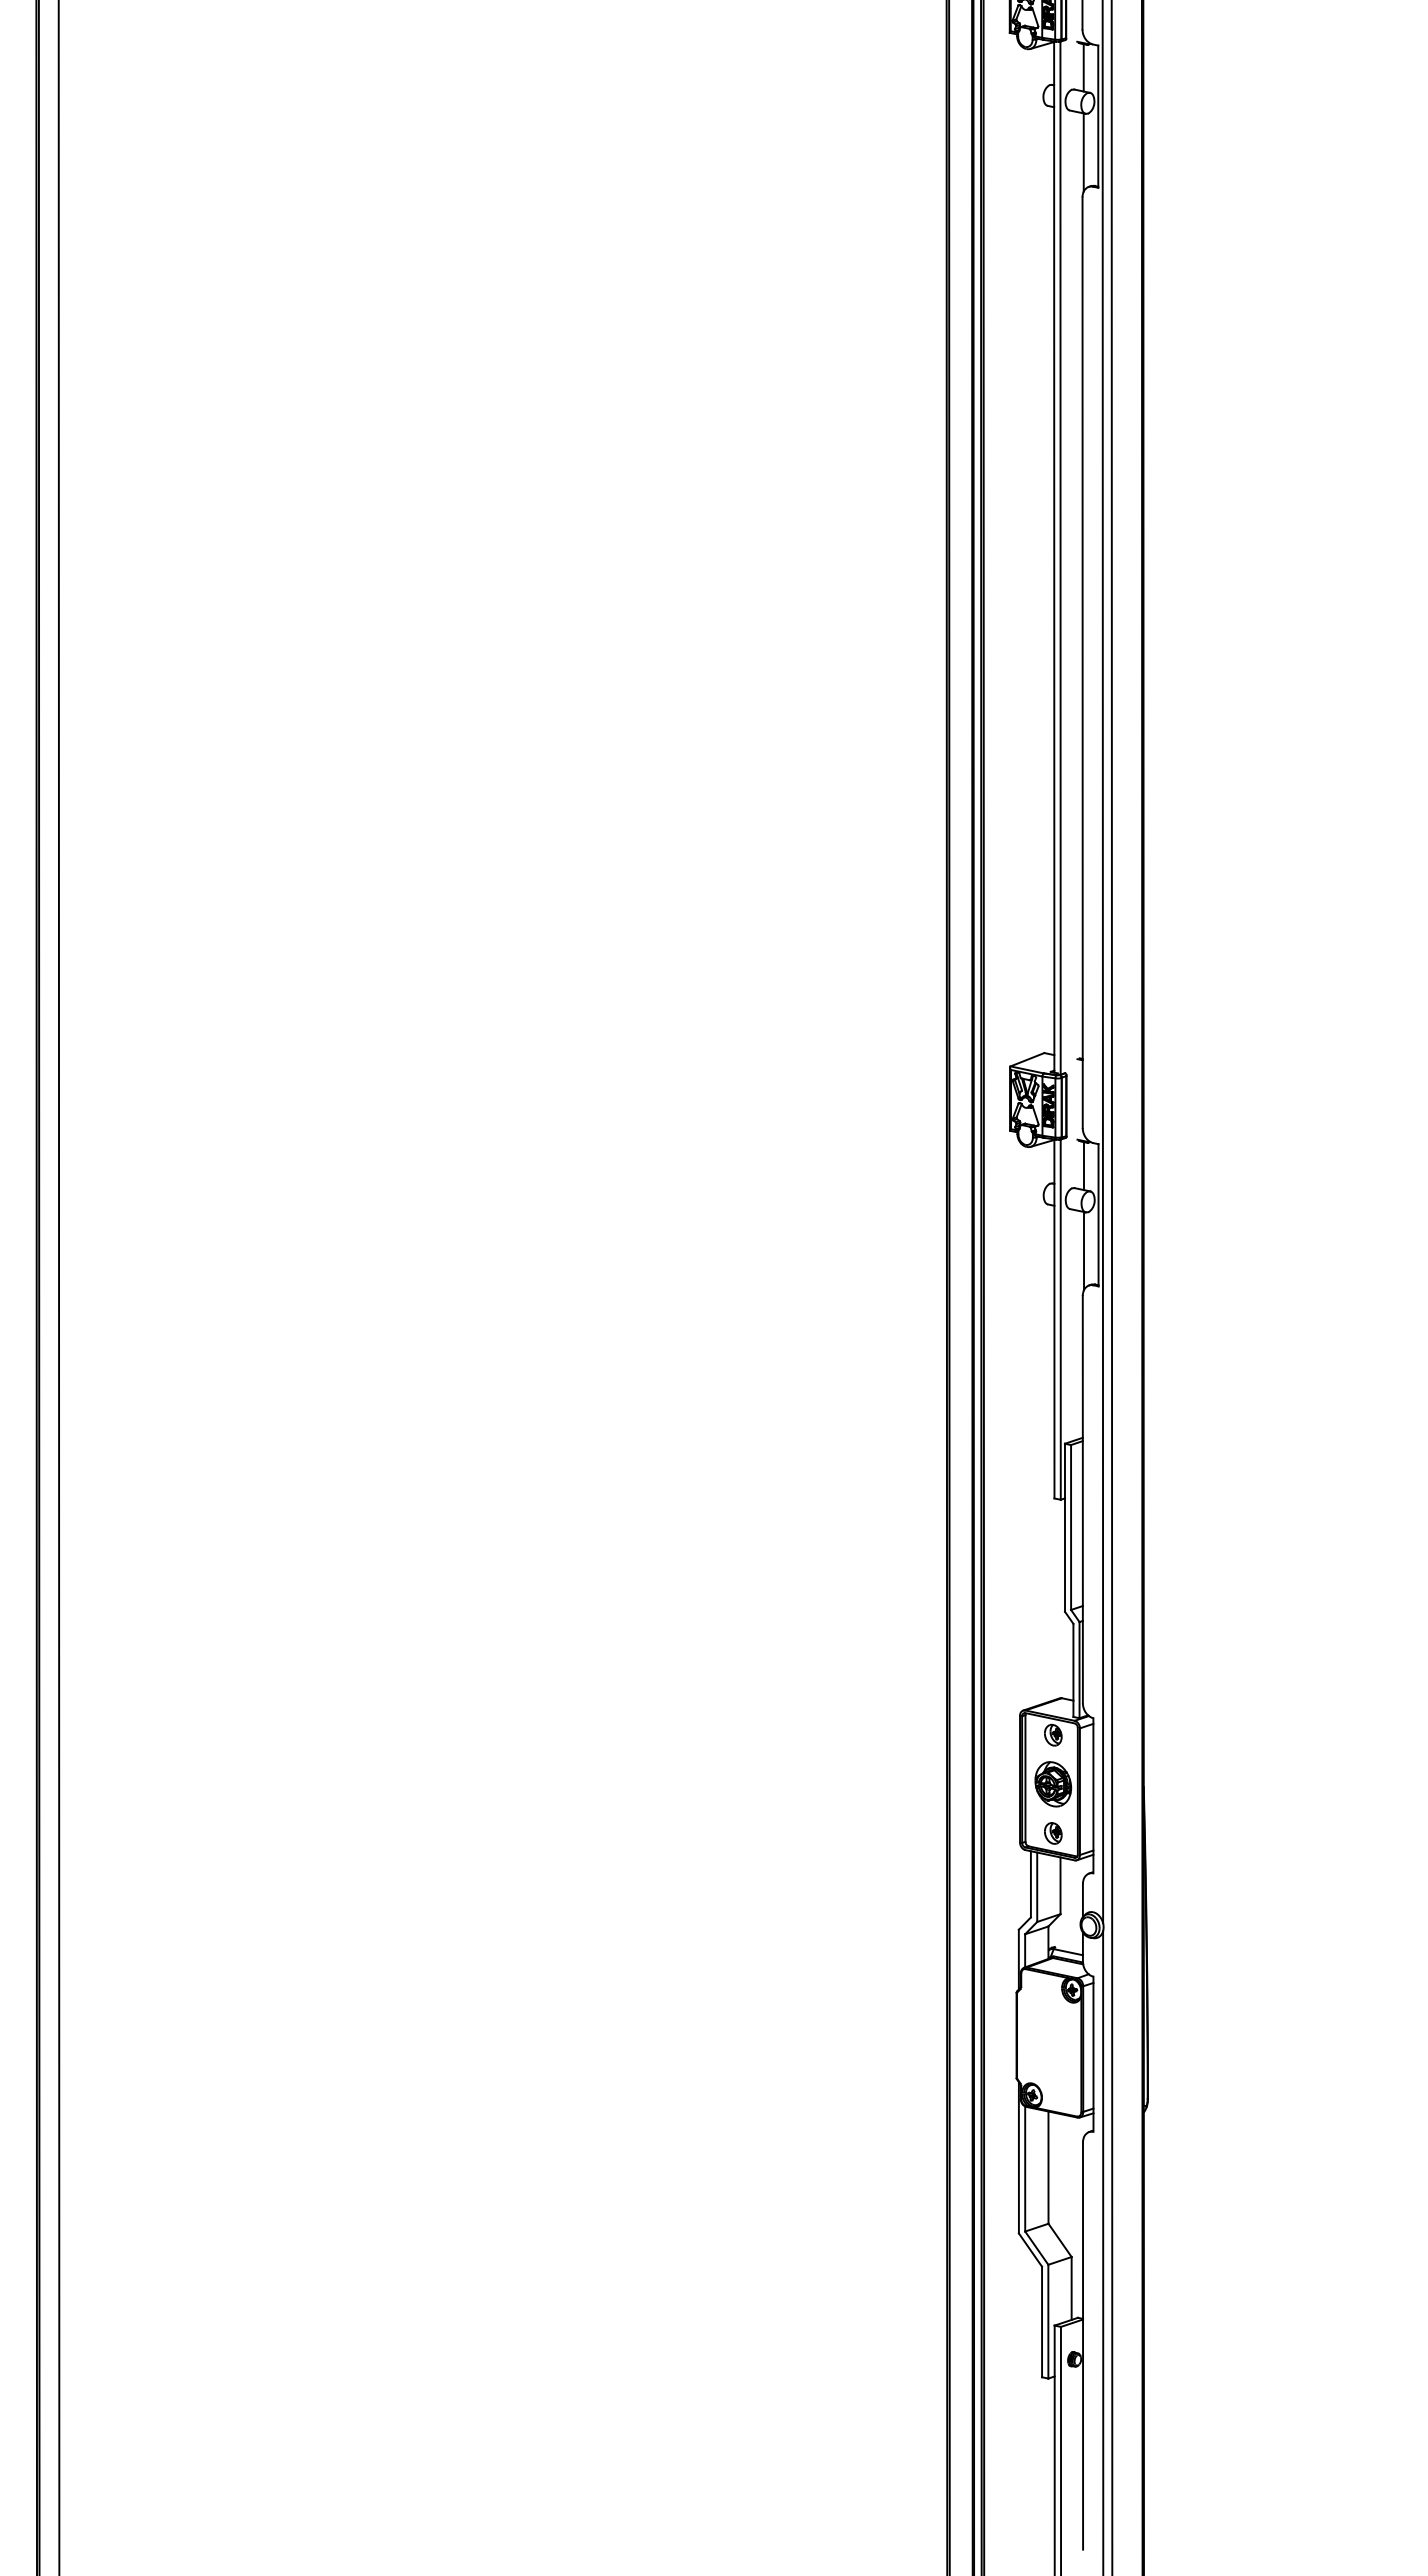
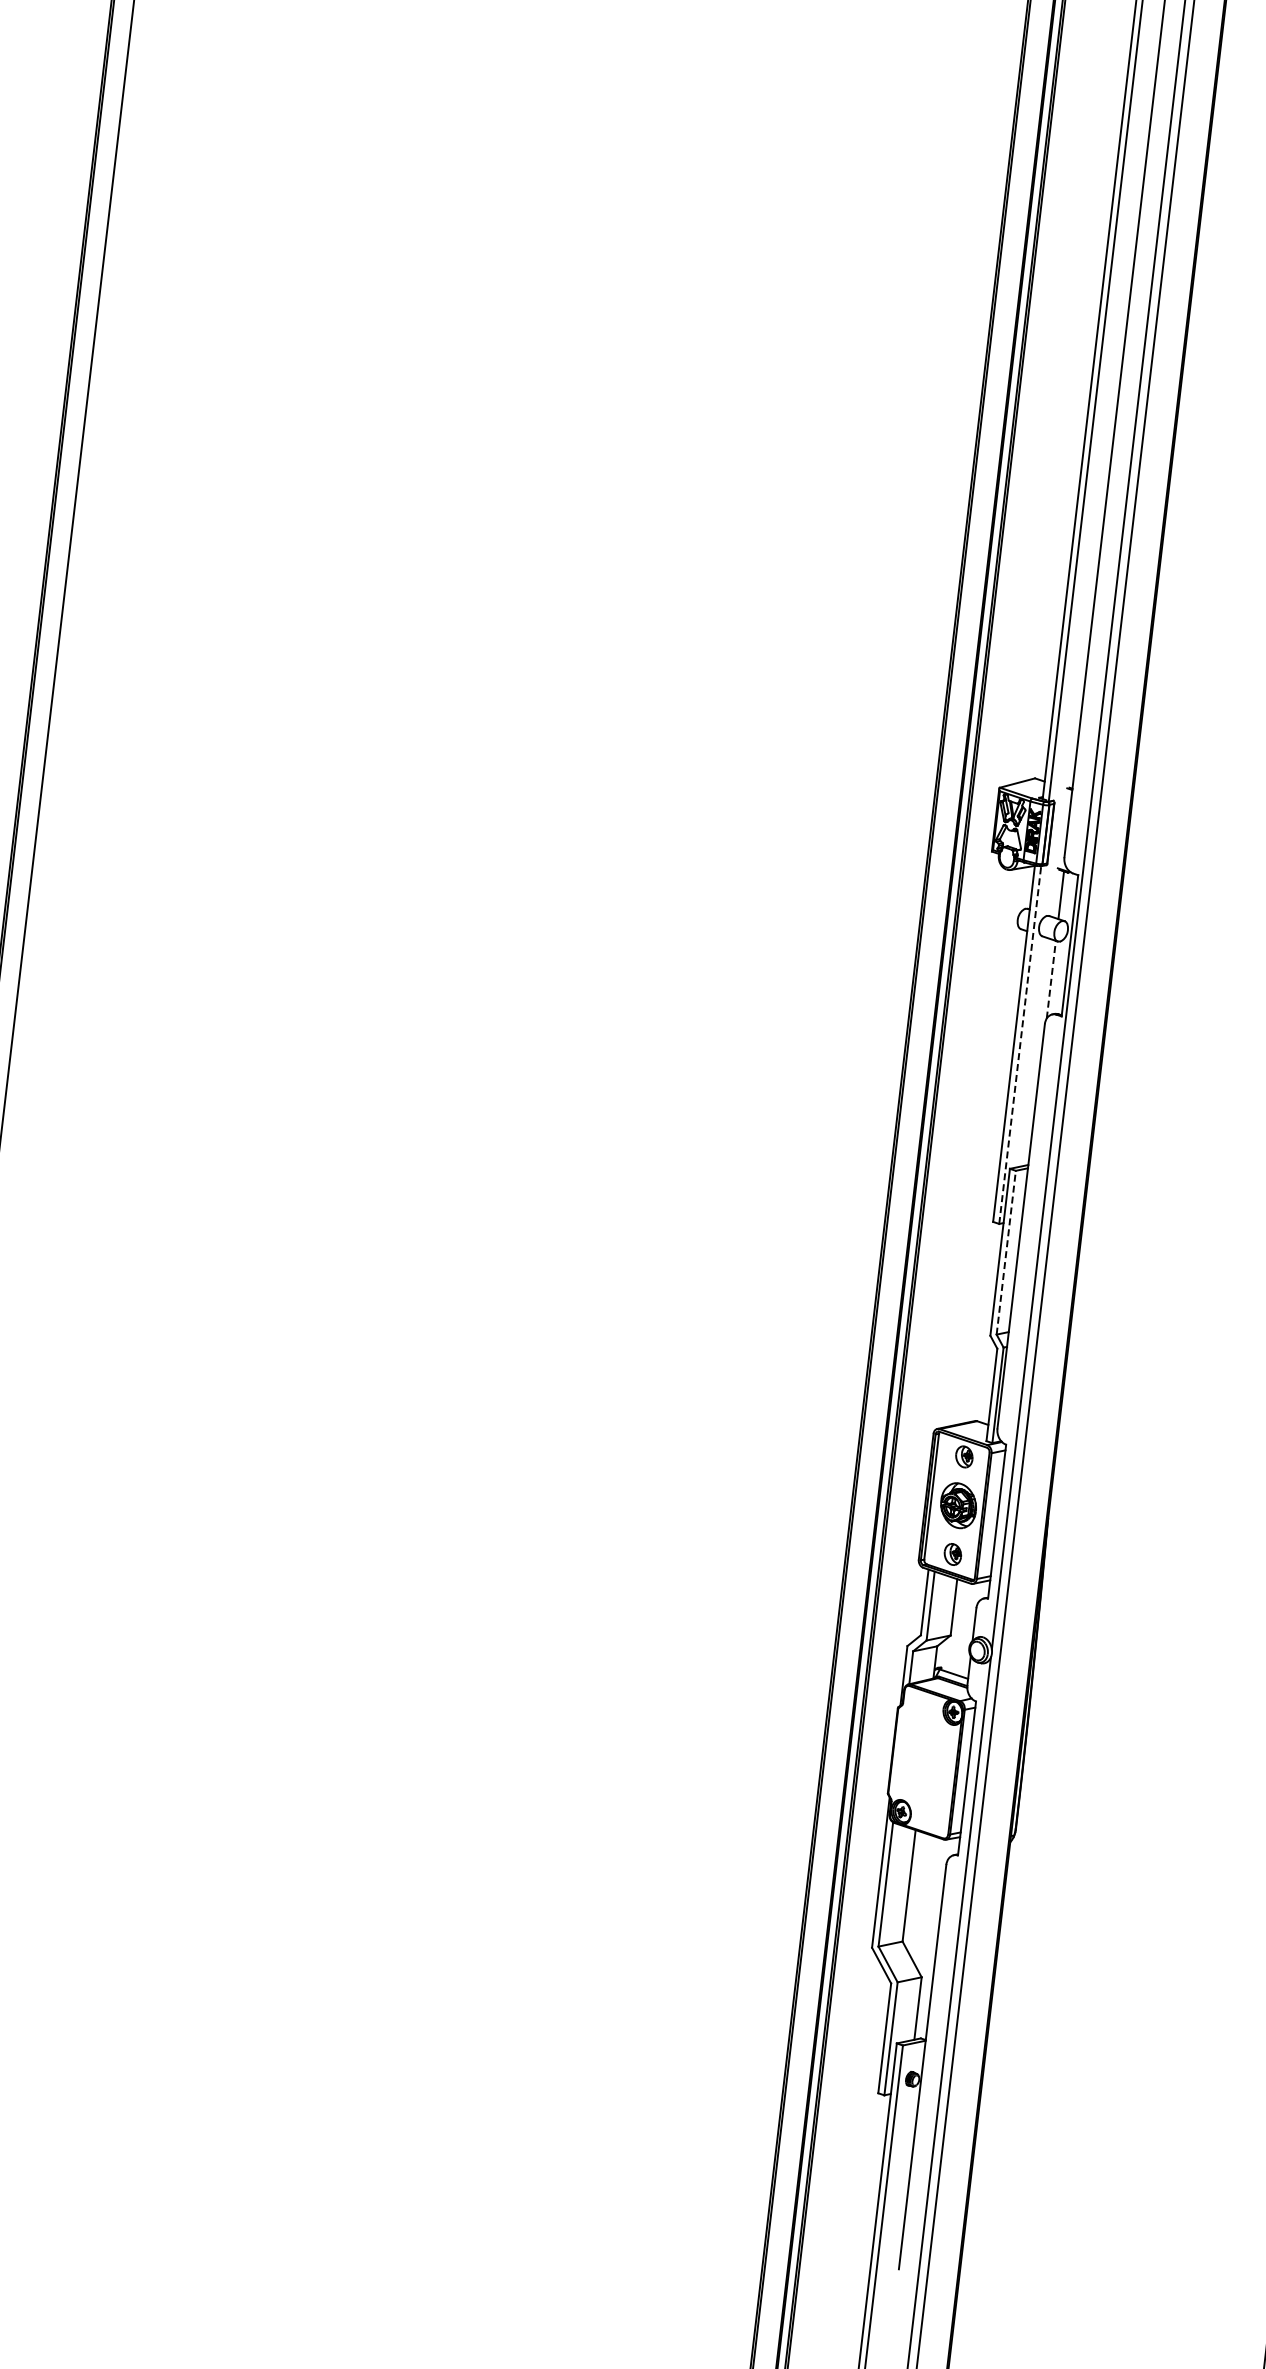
line: (1084, 1250) -> (1051, 979), solid -> dashed
line: (1060, 1319) -> (1020, 1044), solid -> dashed
line: (1071, 1527) -> (1006, 1252), solid -> dashed

